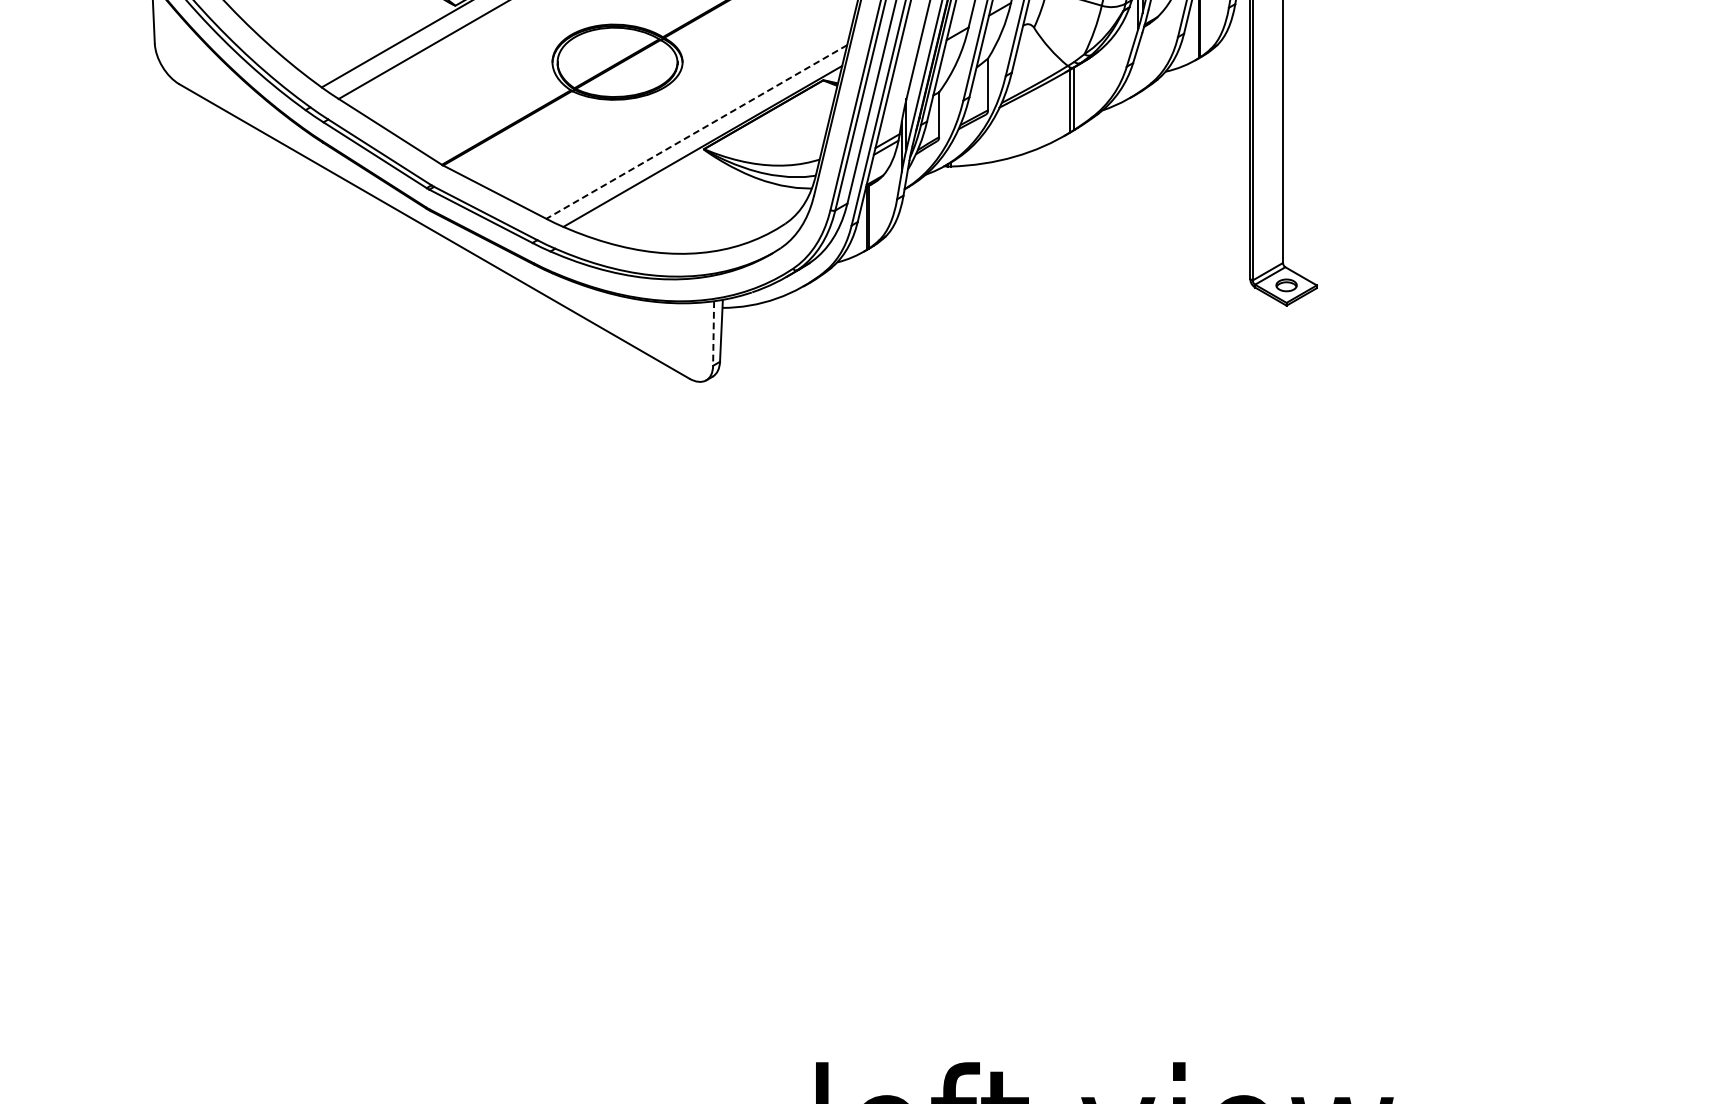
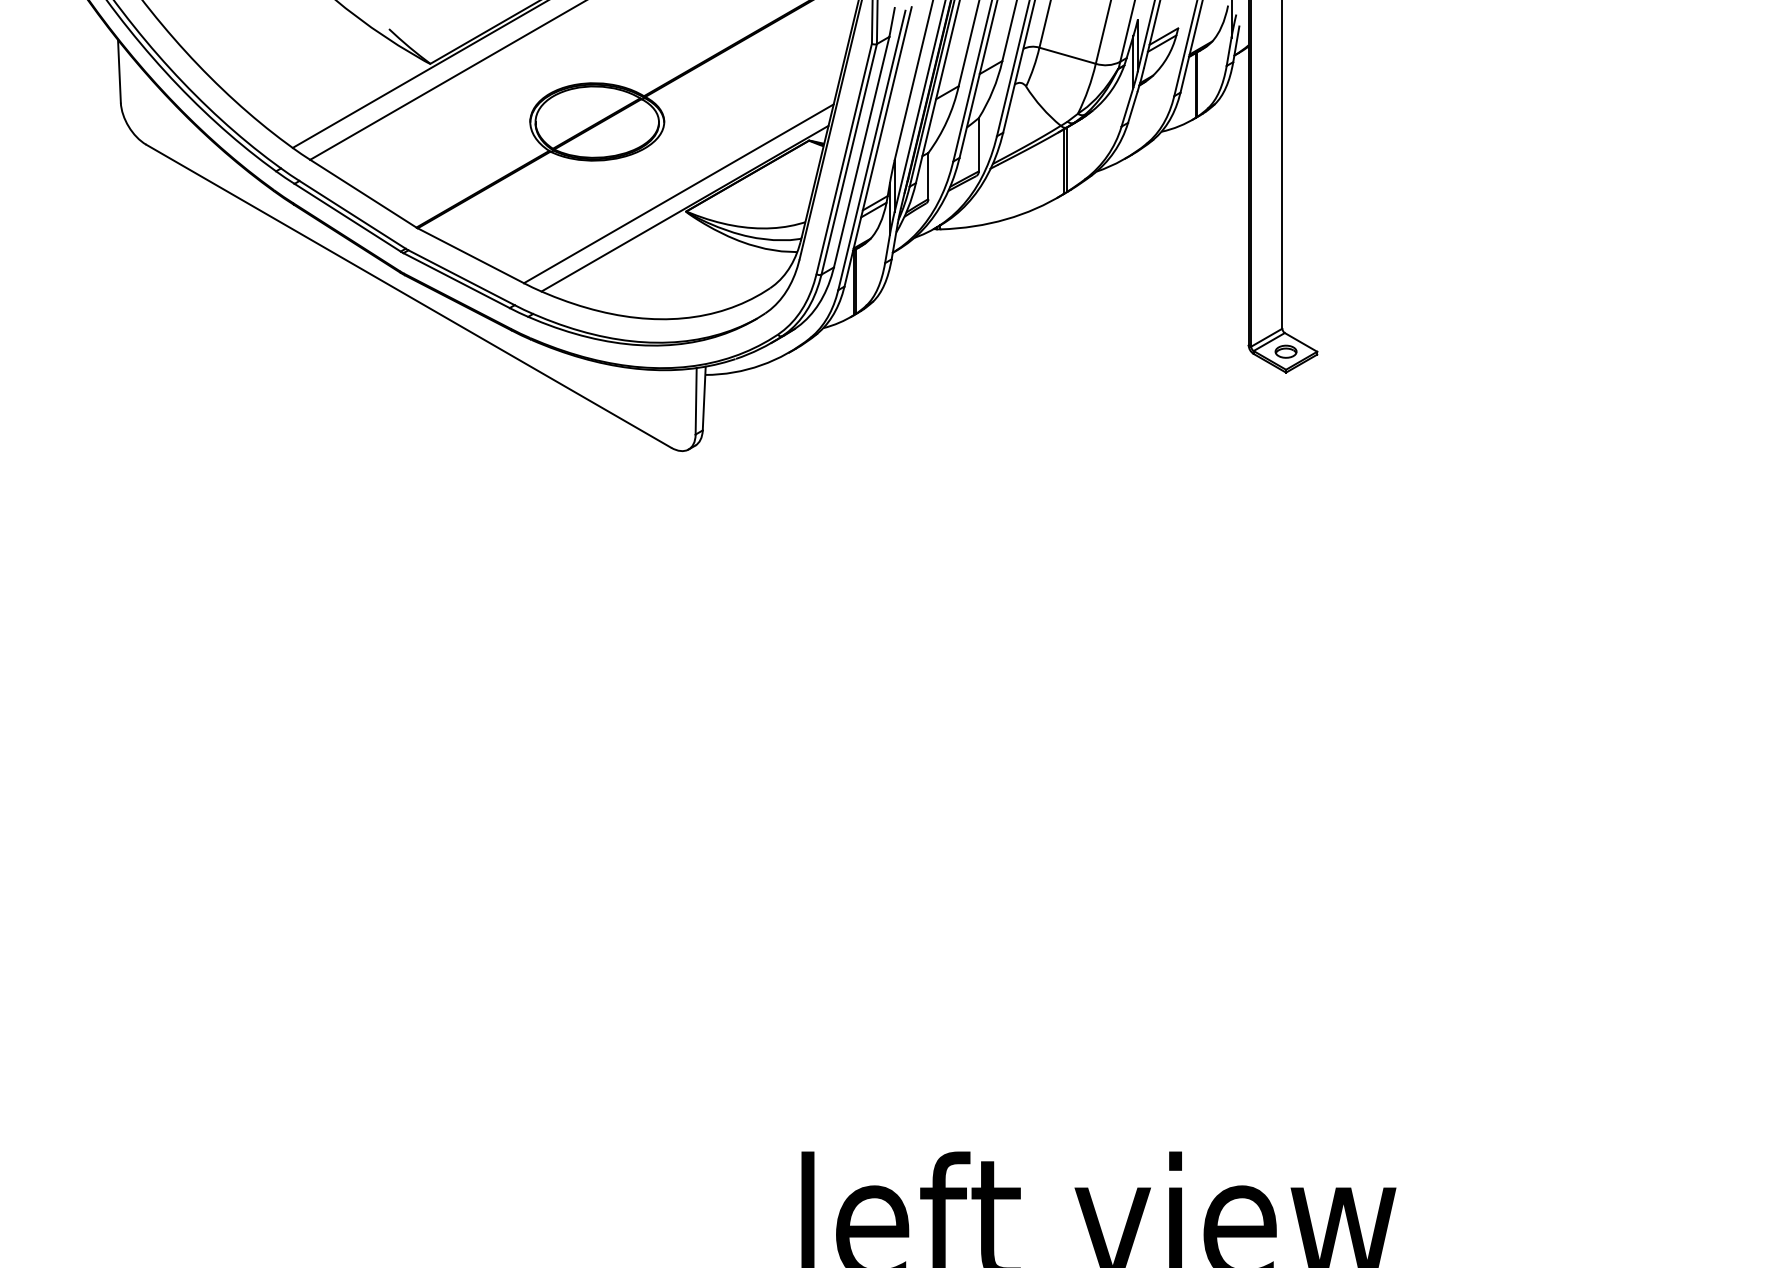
line: (696, 131) -> (678, 193), dashed -> solid
line: (713, 333) -> (696, 401), dashed -> solid

